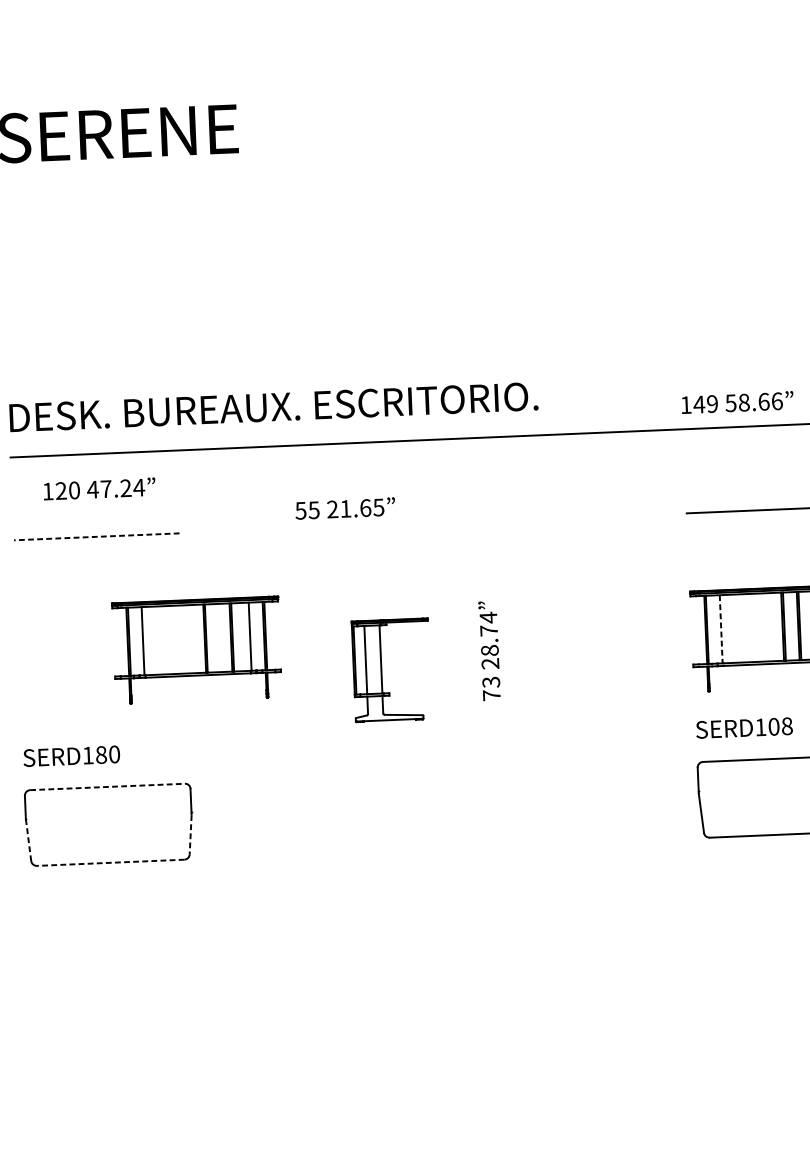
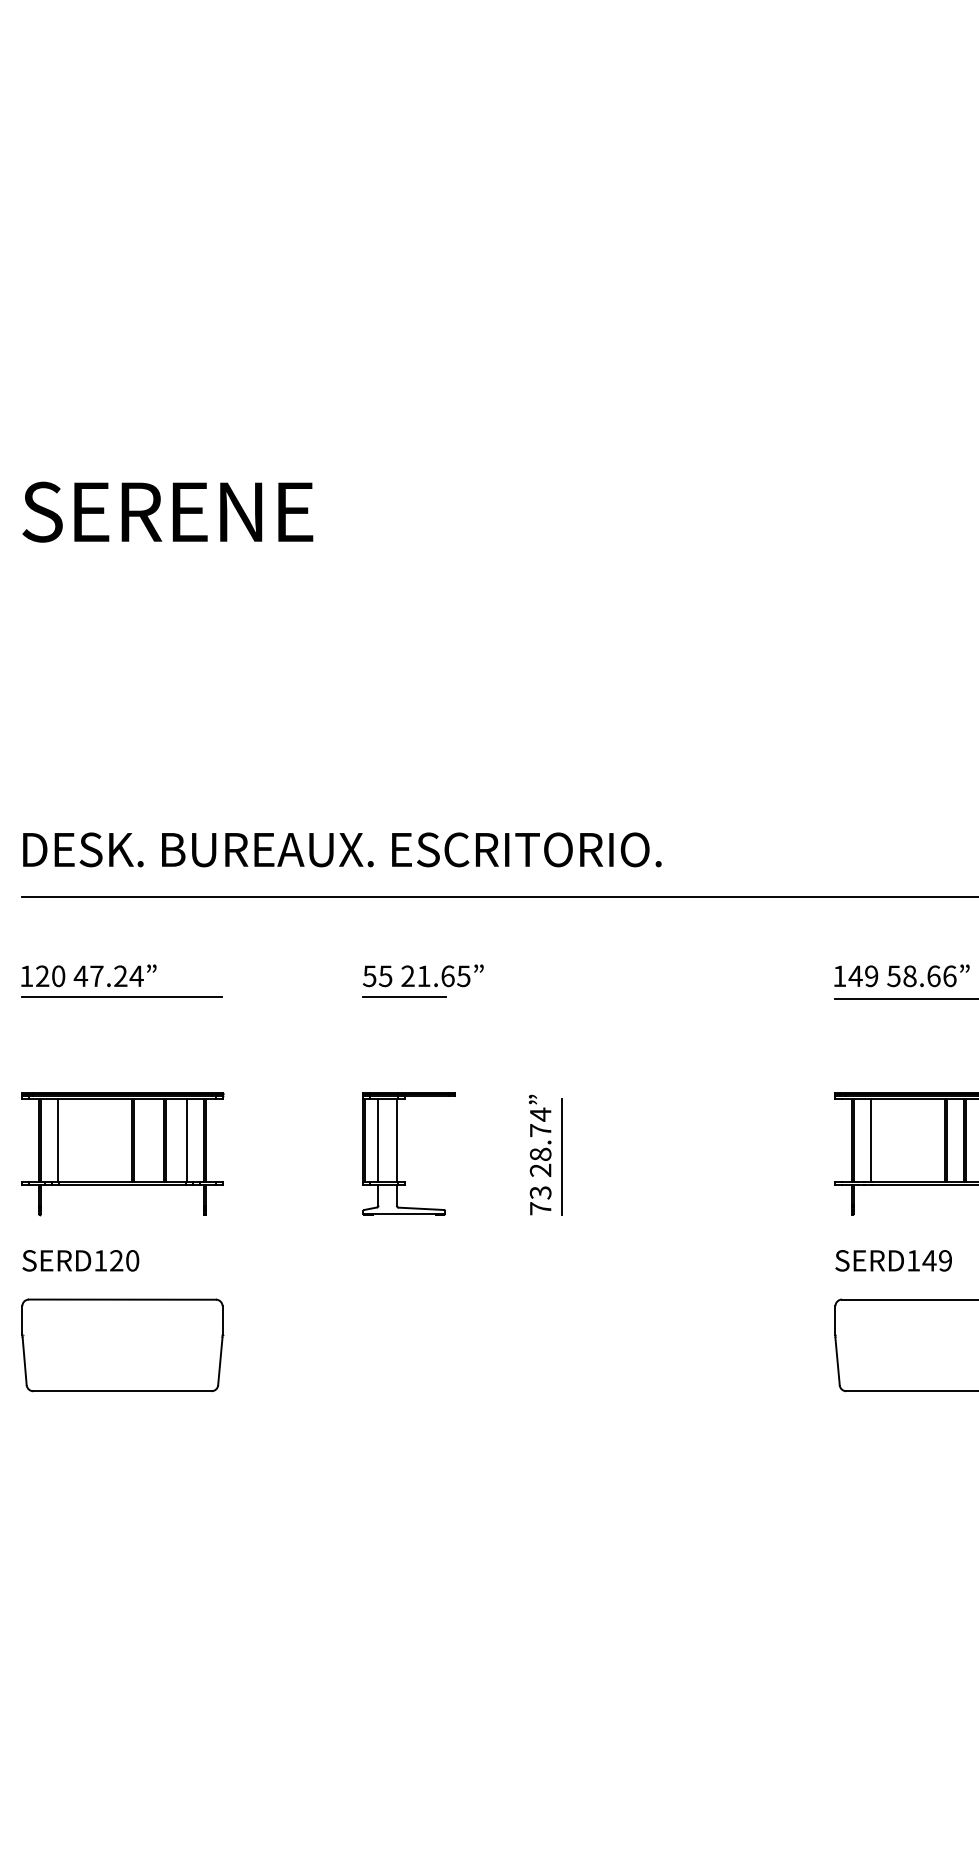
text: (737, 402) -> (901, 975), moved
text: (99, 488) -> (88, 975), moved
line: (330, 527) -> (404, 997), added
line: (97, 536) -> (122, 997), dashed -> solid
line: (720, 629) -> (870, 1140), dashed -> solid
part: (197, 650) -> (122, 1154), moved
text: (488, 650) -> (539, 1154), moved
line: (465, 653) -> (561, 1156), added
part: (382, 670) -> (397, 1153), moved
text: (780, 726) -> (937, 1260), SERD108 -> SERD149
text: (101, 754) -> (116, 1260), SERD180 -> SERD120
line: (108, 786) -> (123, 1299), dashed -> solid
line: (190, 834) -> (220, 1361), dashed -> solid
line: (28, 841) -> (24, 1361), dashed -> solid
line: (110, 862) -> (122, 1391), dashed -> solid

